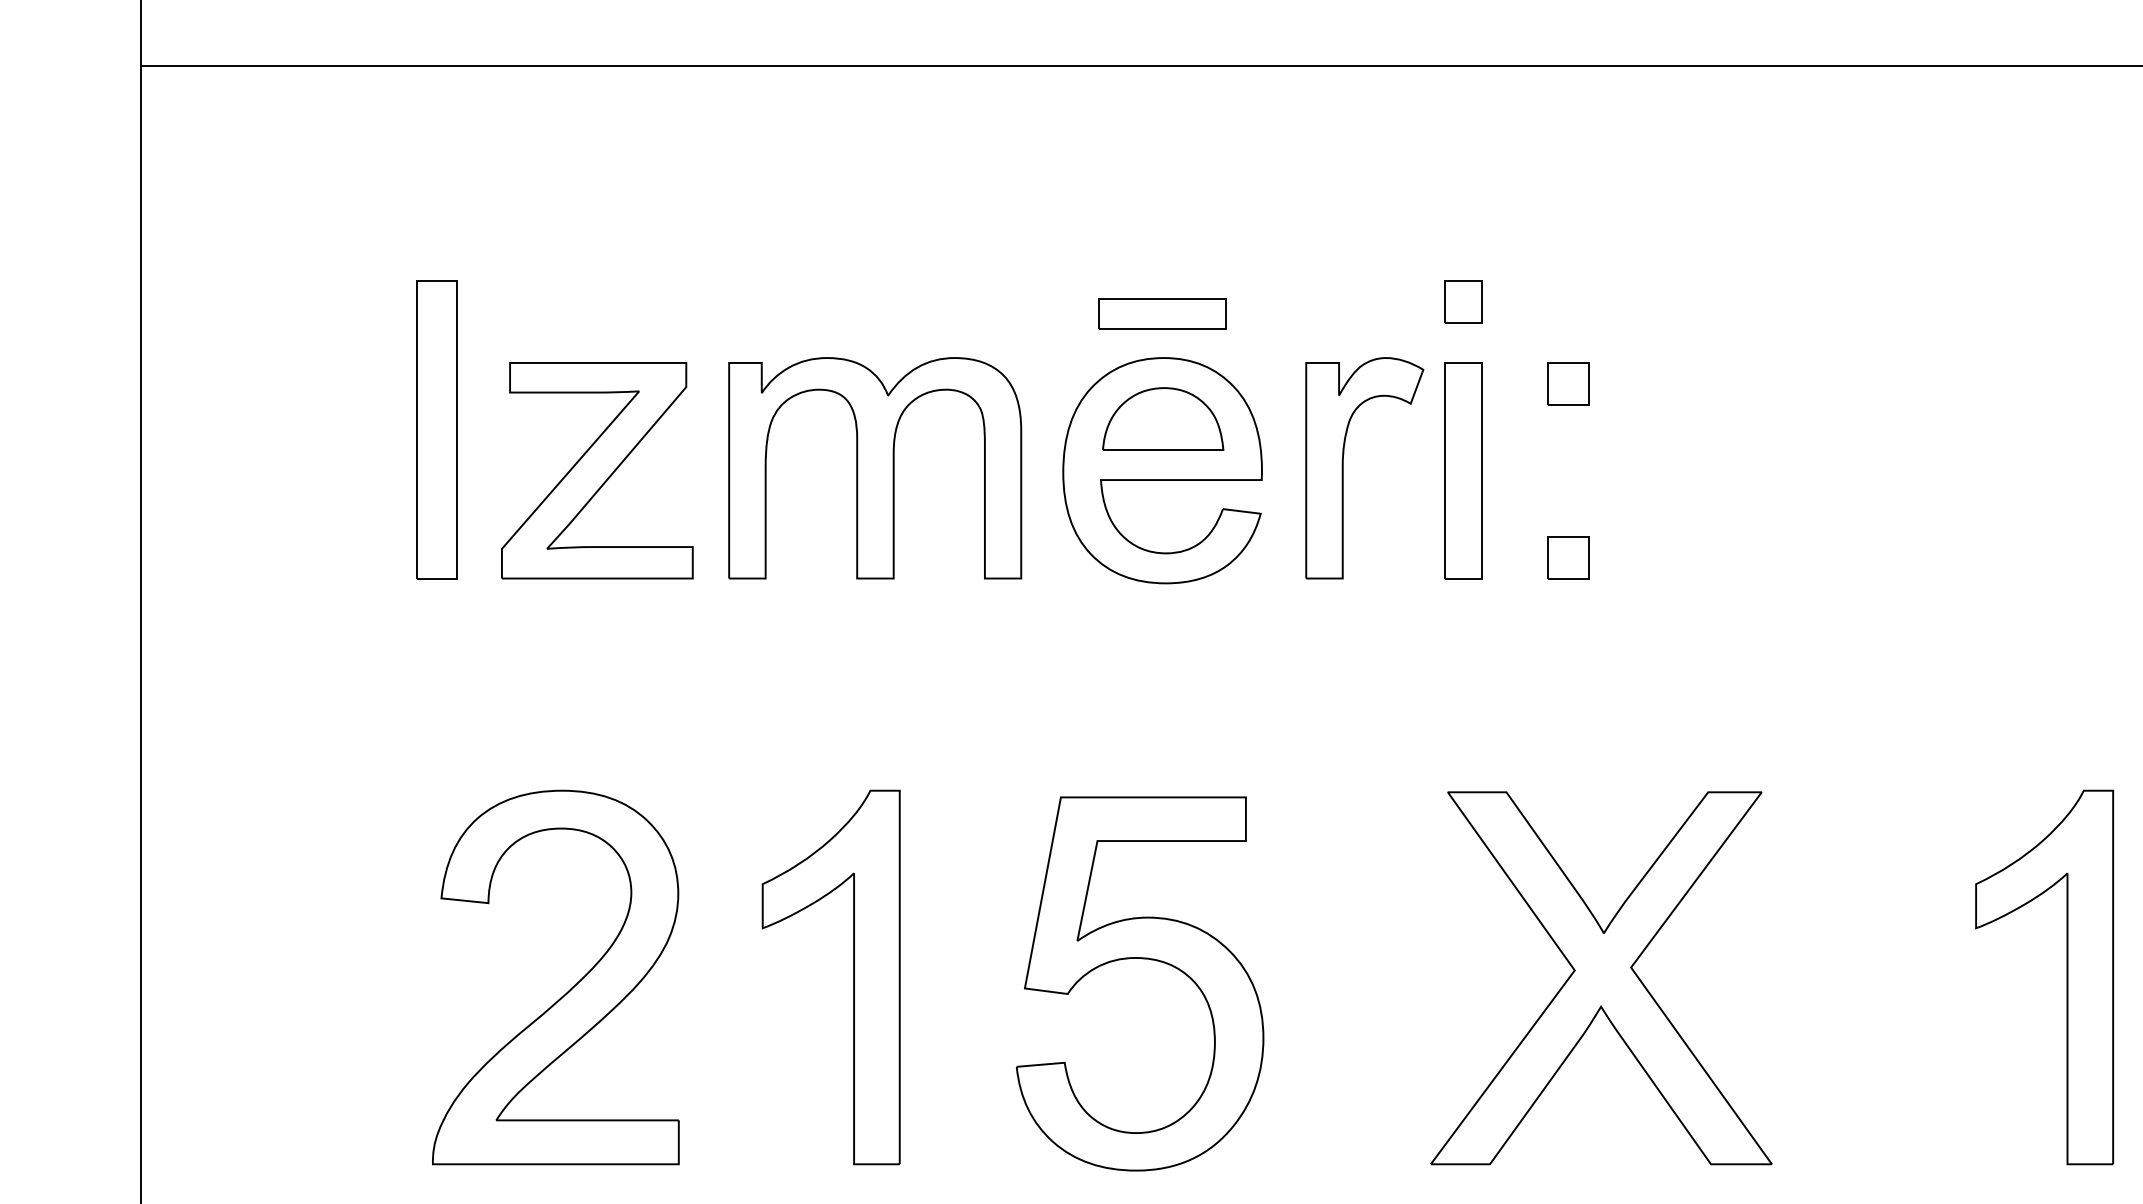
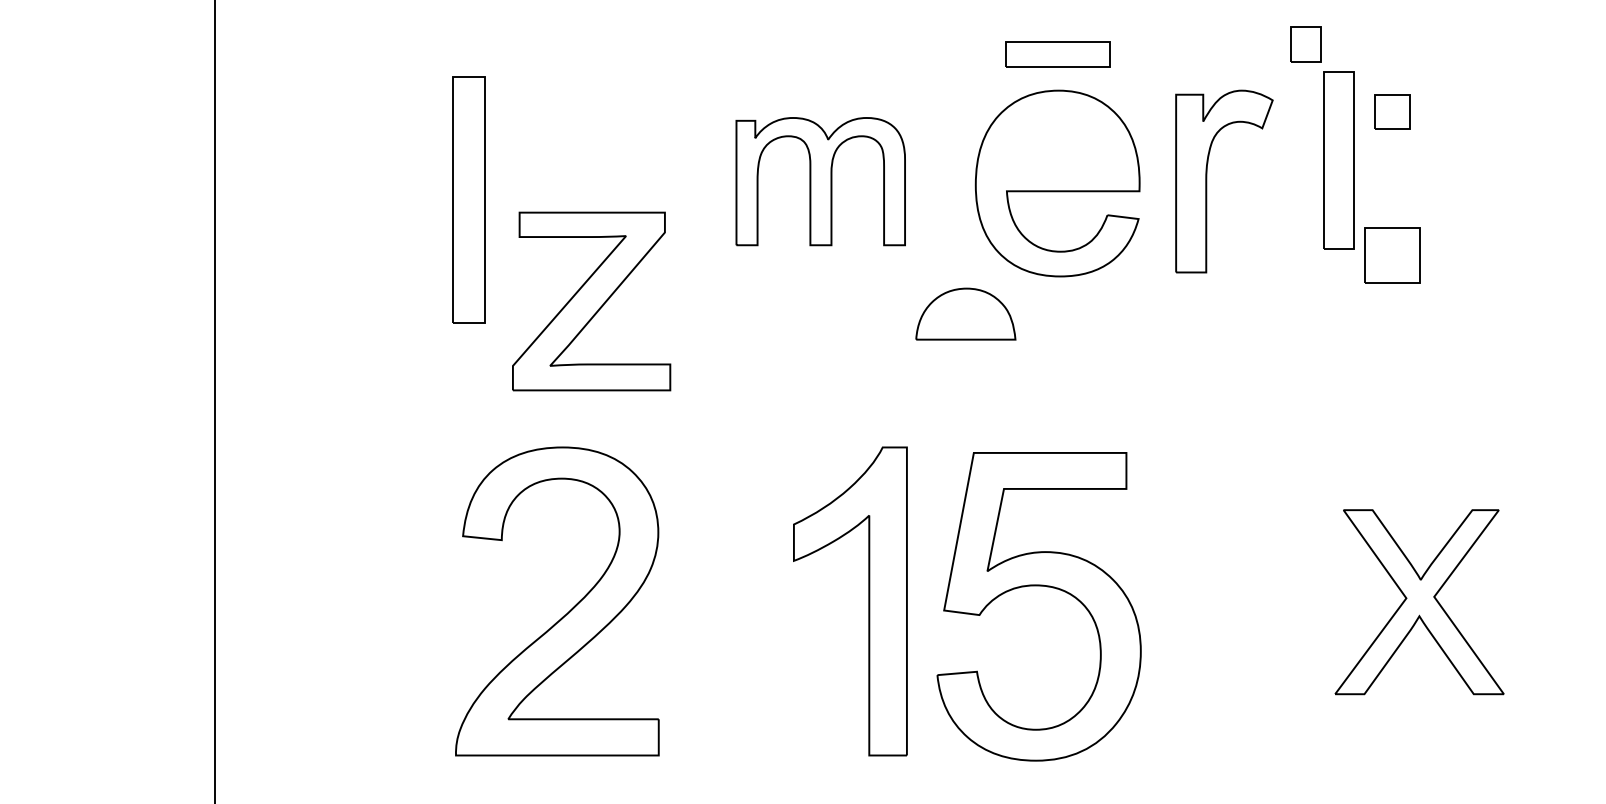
part: (1163, 418) -> (966, 313), moved
part: (436, 429) -> (468, 199), moved
part: (875, 468) -> (820, 181), size x0.7
part: (597, 470) -> (591, 301), moved
part: (1463, 470) -> (1338, 160), moved
part: (1568, 557) -> (1392, 255), size x1.6
part: (853, 977) -> (868, 601), moved
part: (1601, 978) -> (1419, 602), size x0.6

